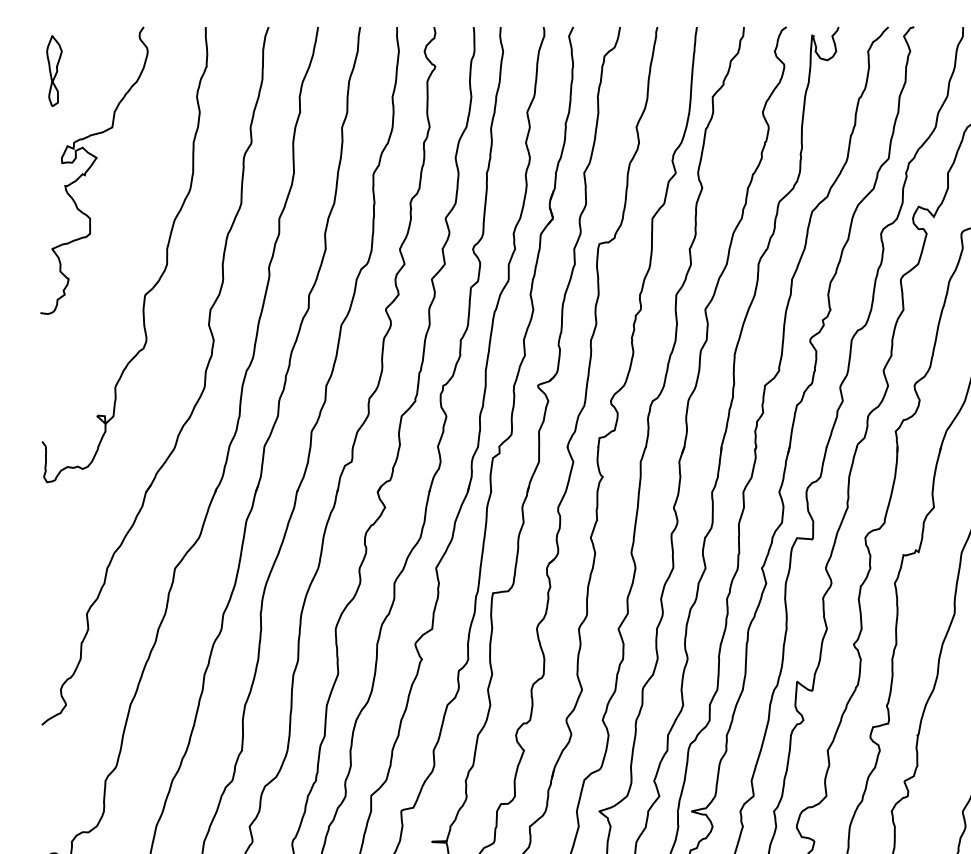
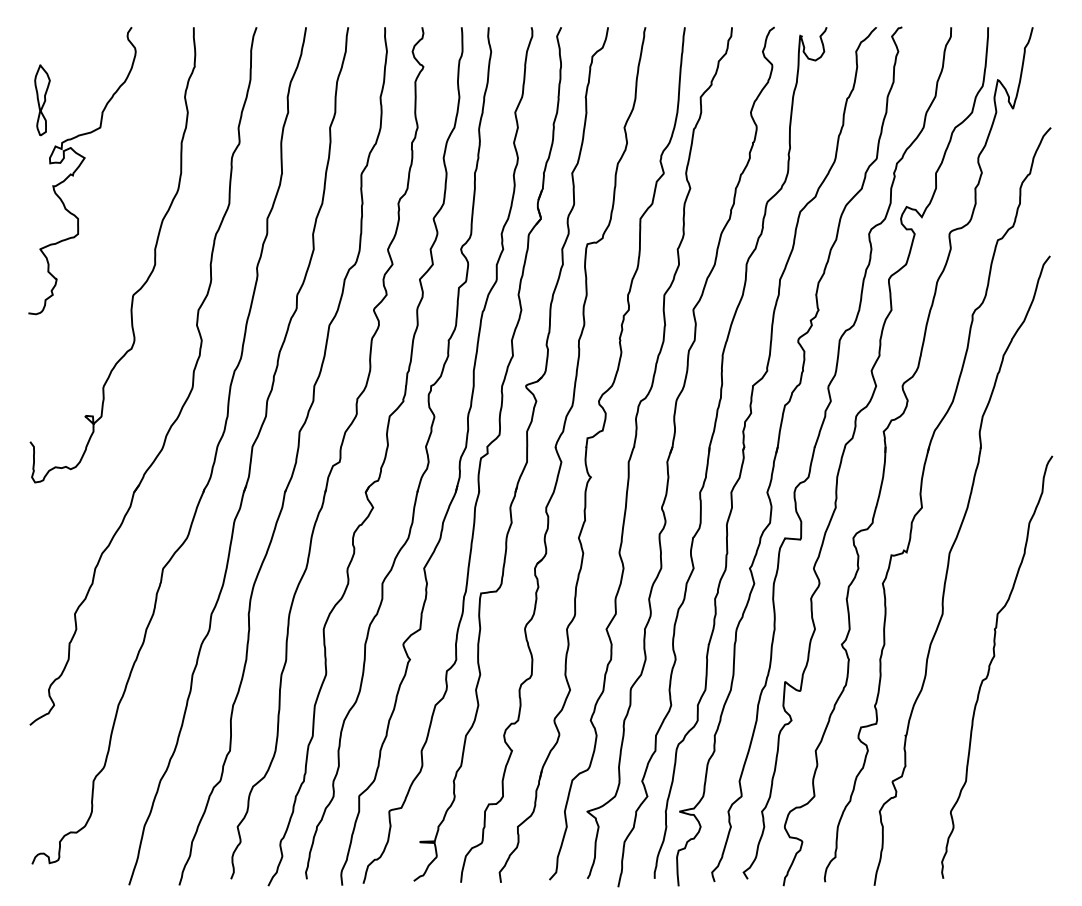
part: (54, 71) -> (42, 100), moved

